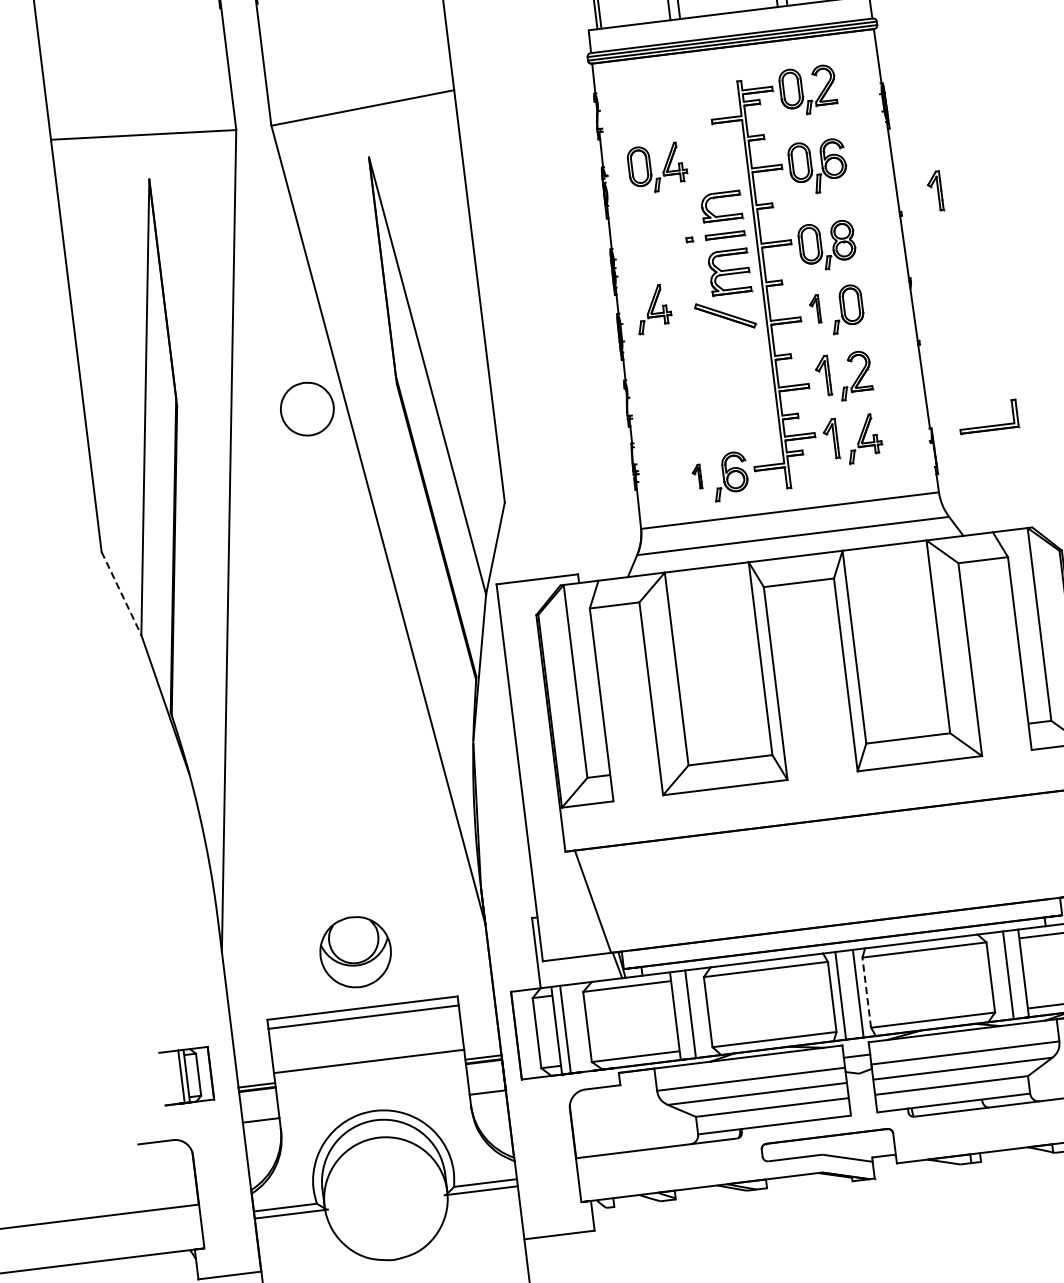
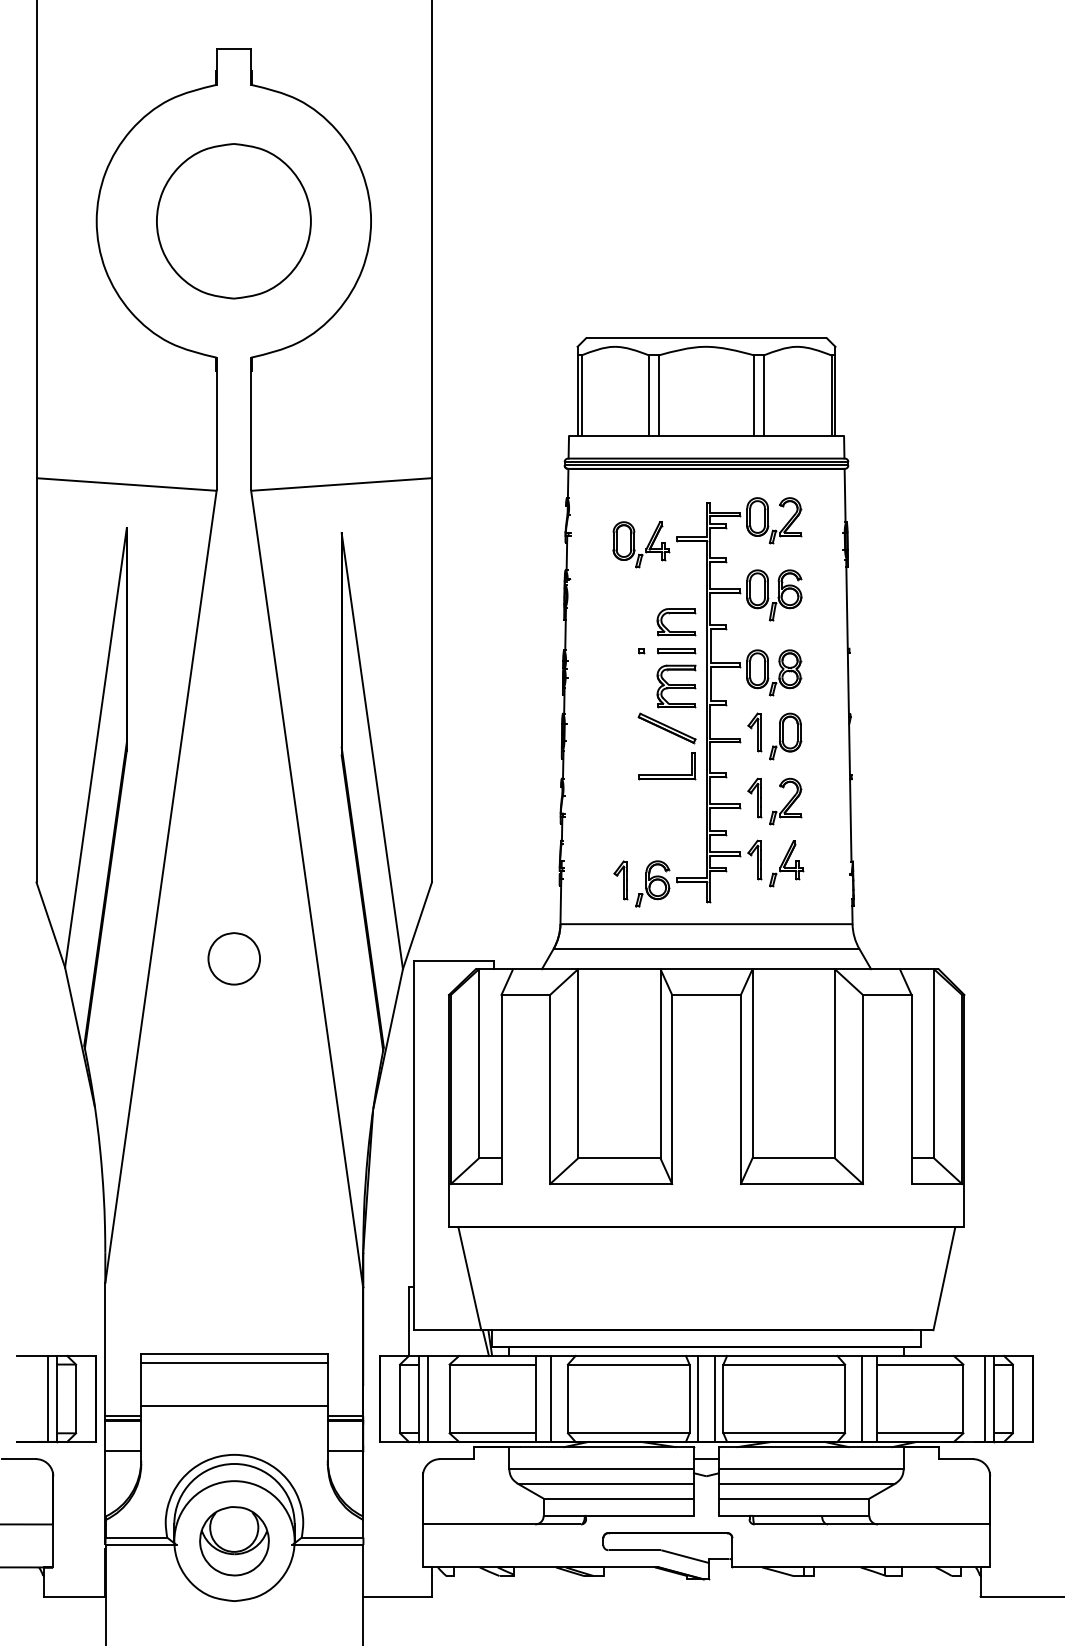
part: (657, 168) -> (641, 544), moved
part: (935, 190) -> (884, 632), removed
part: (653, 309) -> (598, 713), removed
part: (814, 309) -> (754, 732), size x1.43
part: (306, 408) -> (233, 958), moved
part: (989, 425) -> (667, 774), moved
part: (696, 476) -> (620, 880), size x1.67
line: (121, 593) -> (50, 924), dashed -> solid
part: (355, 952) -> (234, 1541), moved
line: (866, 992) -> (723, 1398), dashed -> solid
part: (186, 1075) -> (56, 1398), size x1.67

